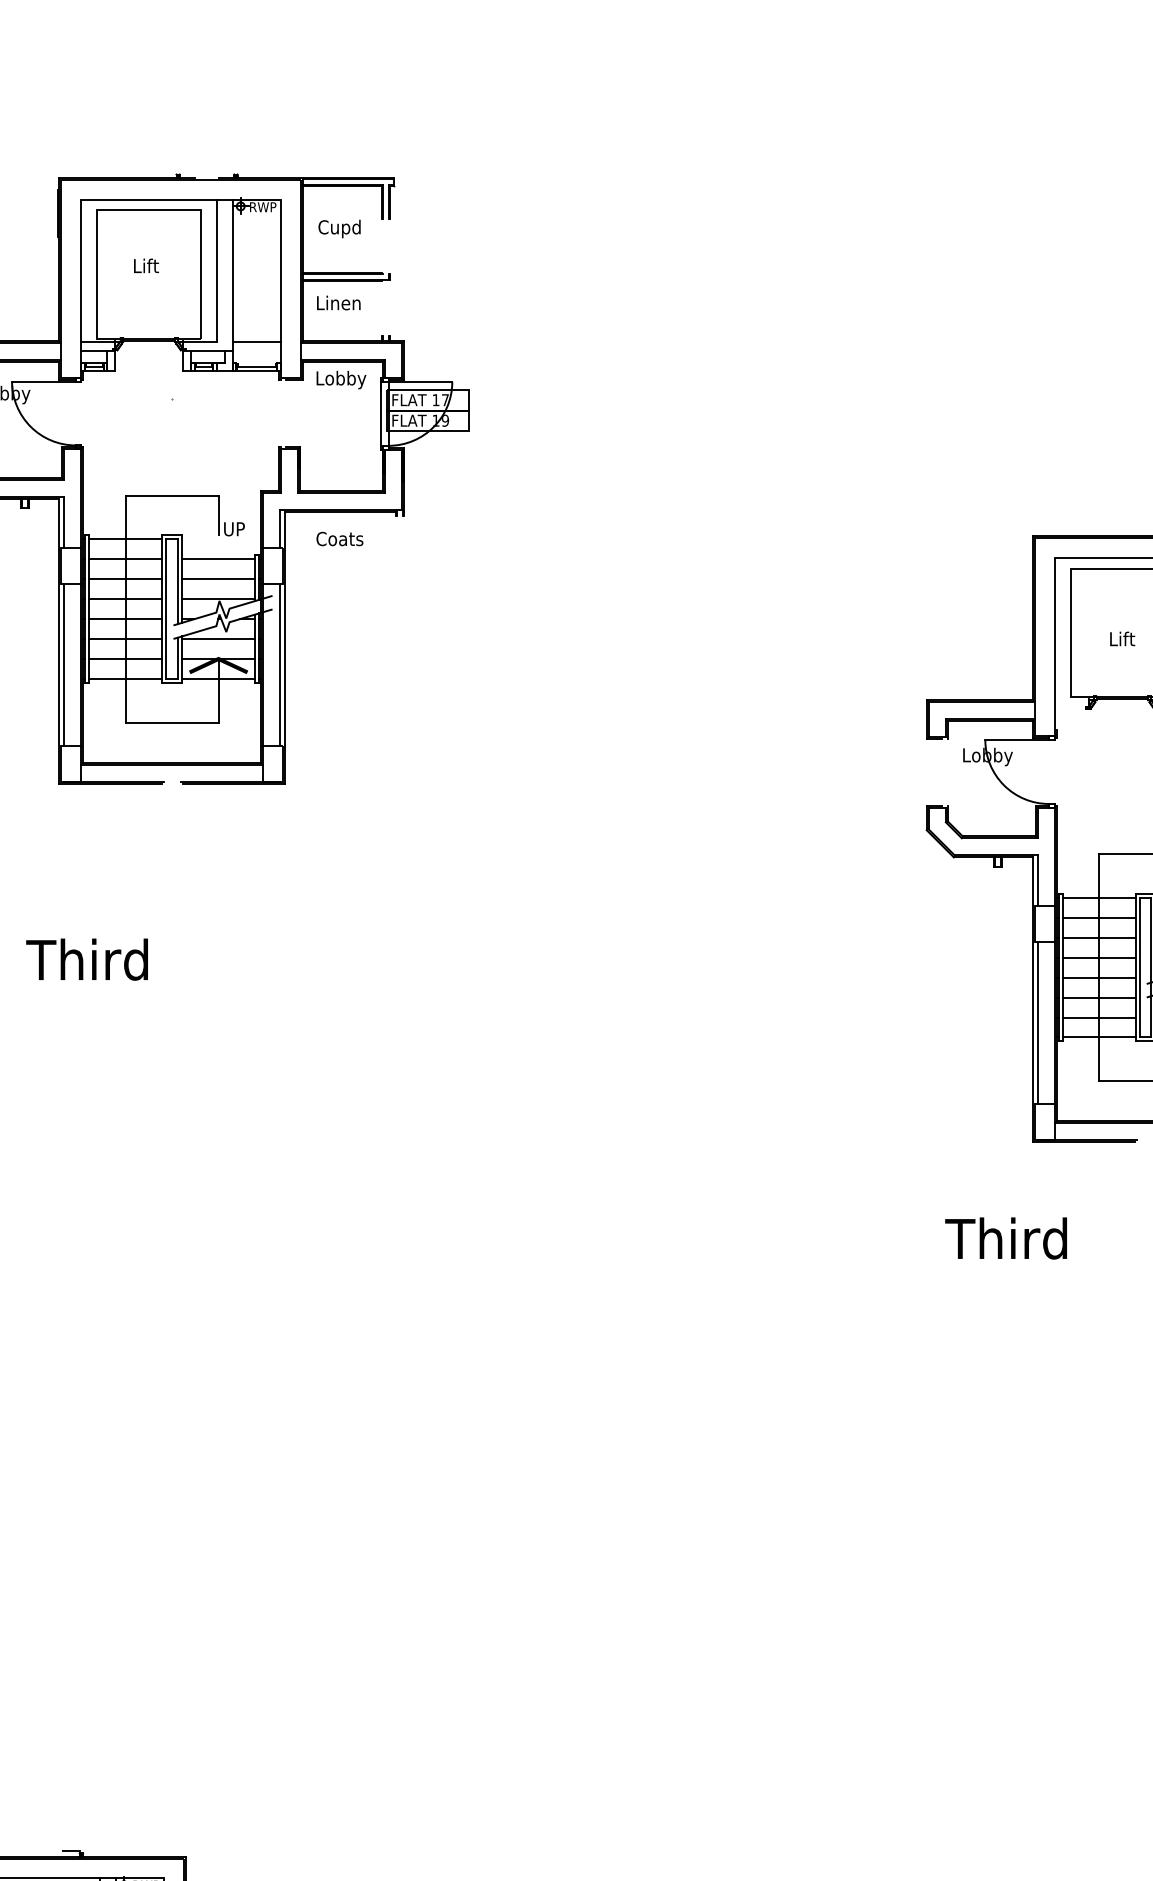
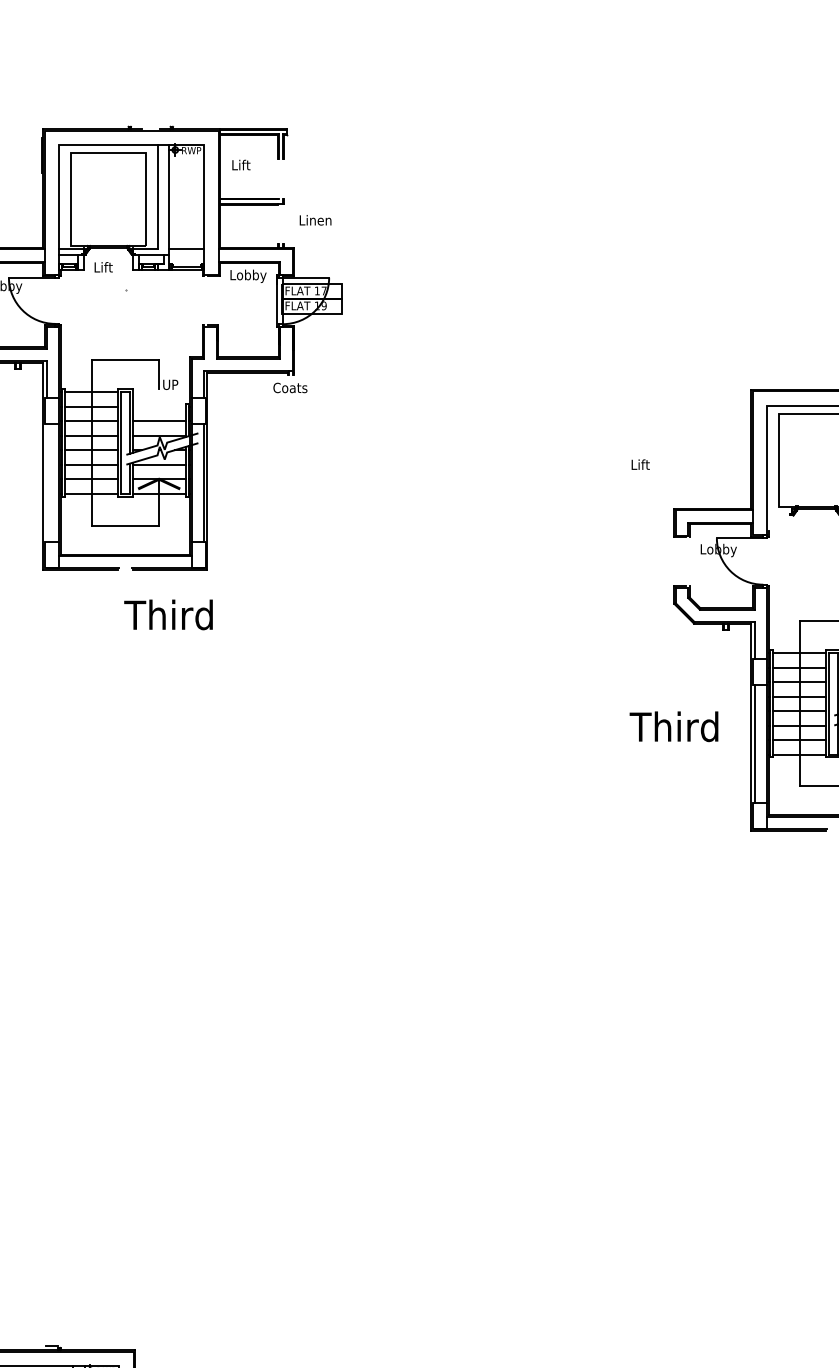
text: (338, 229) -> (246, 166), Cupd -> Lift
text: (146, 266) -> (103, 267), moved
text: (338, 303) -> (315, 220), moved
text: (340, 538) -> (290, 387), moved
line: (217, 558) -> (158, 406), removed
text: (1122, 638) -> (640, 464), moved
line: (63, 664) -> (46, 483), removed
text: (87, 959) -> (168, 614), moved
text: (1005, 1238) -> (673, 726), moved

